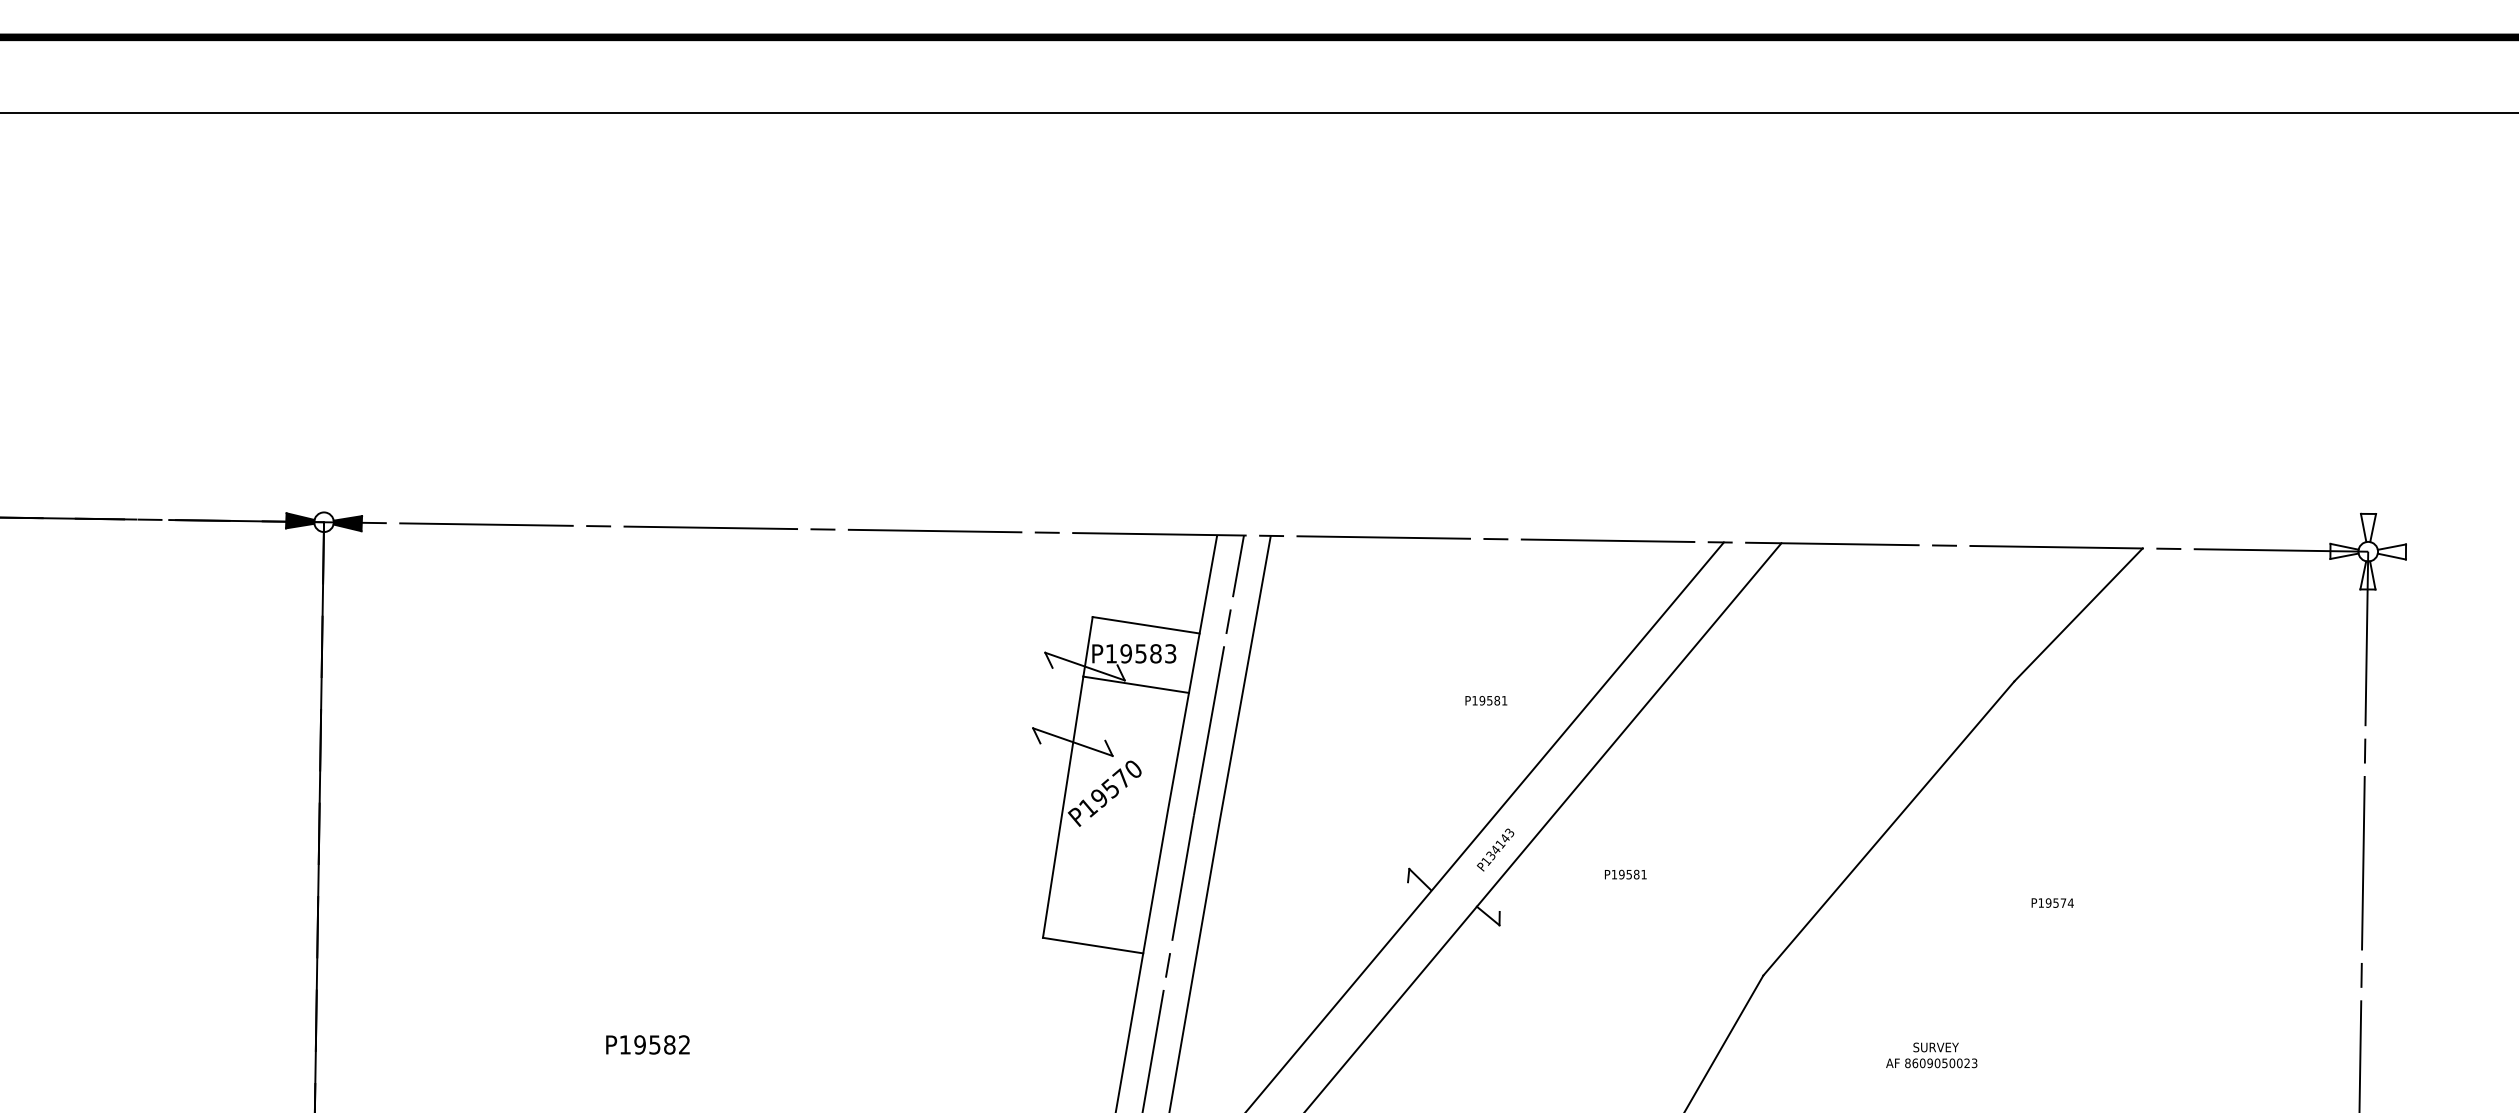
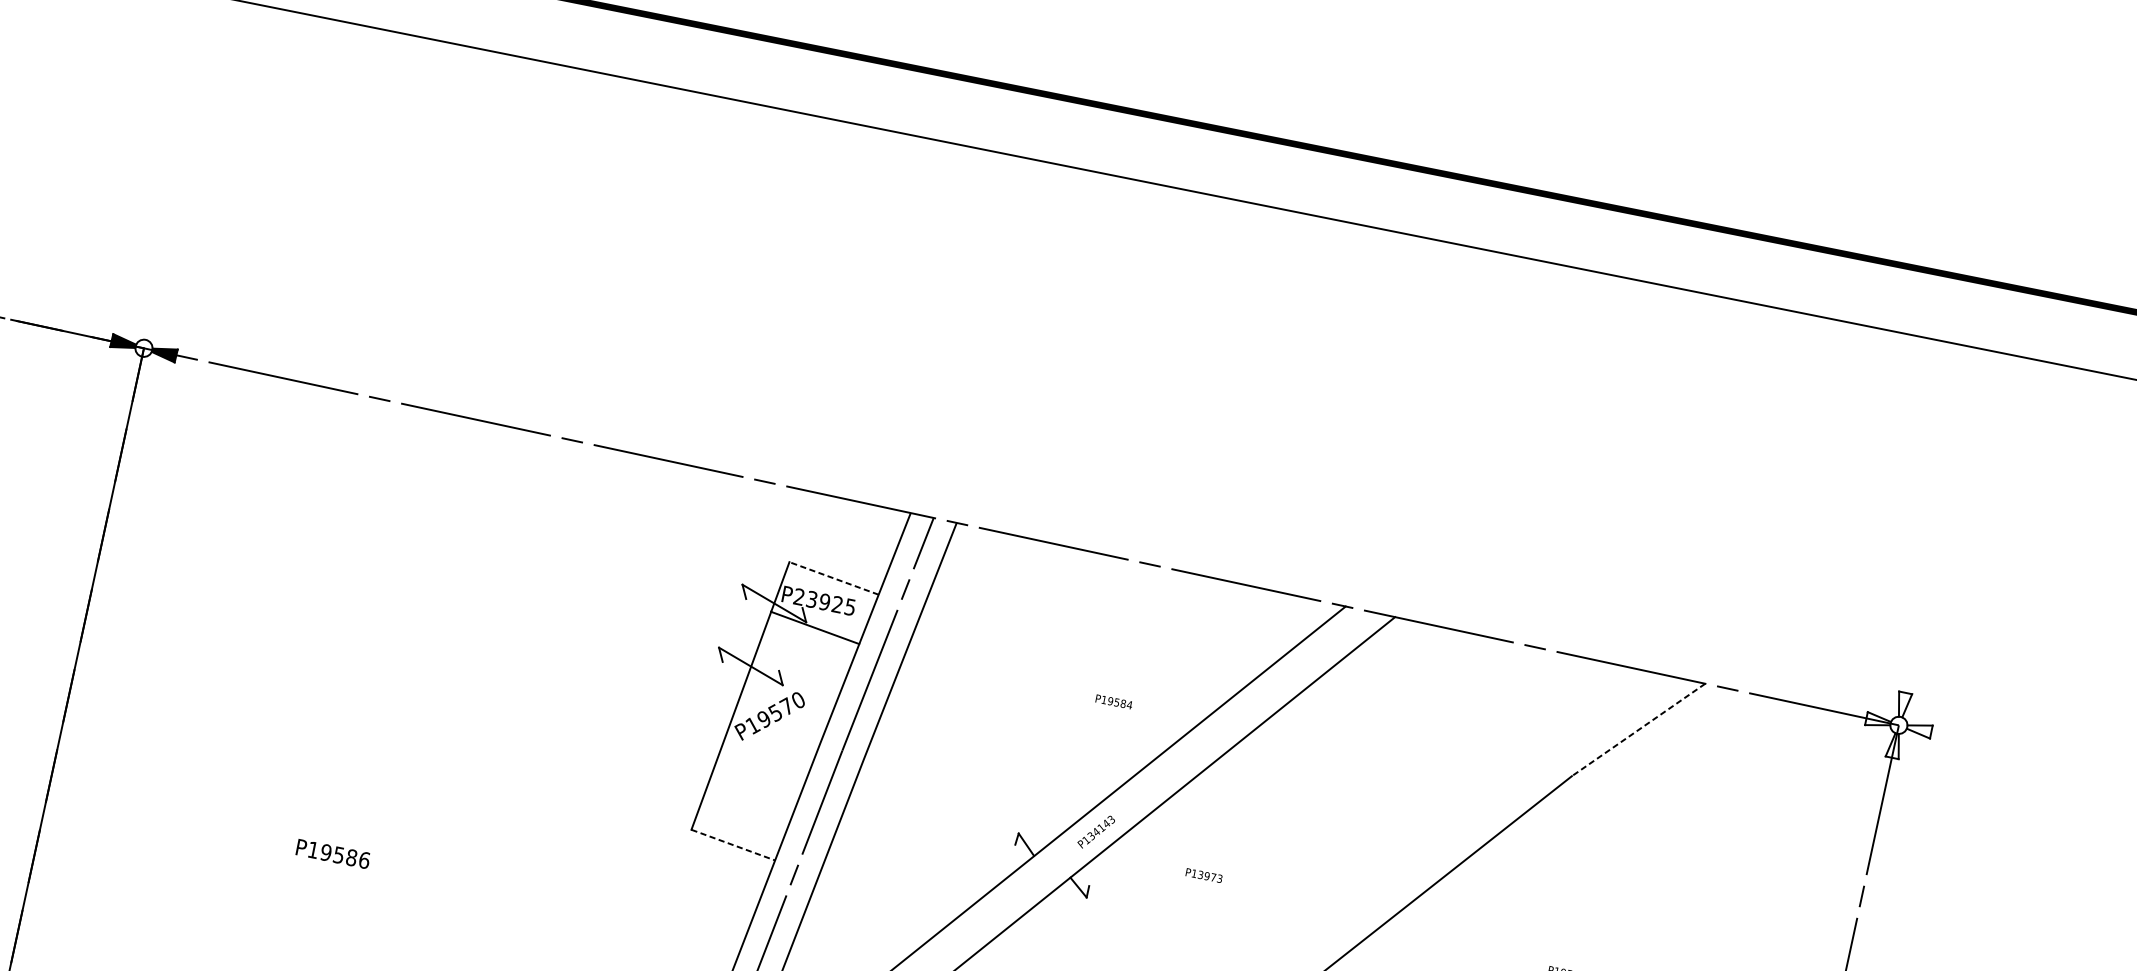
line: (2078, 615) -> (1638, 730), solid -> dashed
line: (1145, 625) -> (833, 578), solid -> dashed
text: (1140, 653) -> (824, 601), P19583 -> P23925
text: (1504, 700) -> (1129, 704), P19581 -> P19584
text: (1632, 874) -> (1209, 876), P19581 -> P13973
line: (1093, 945) -> (733, 845), solid -> dashed
text: (684, 1044) -> (364, 859), P19582 -> P19586

